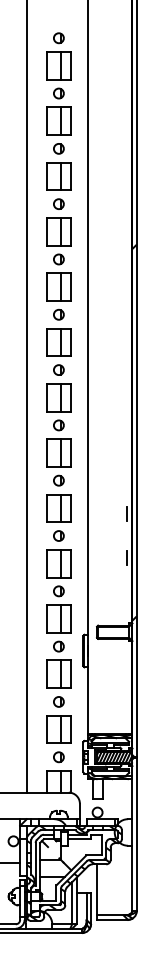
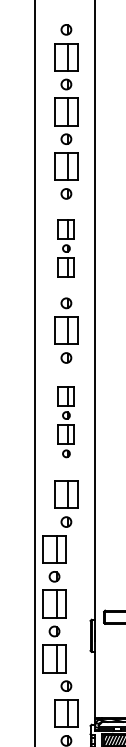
part: (58, 259) -> (66, 248), size x0.7
part: (58, 434) -> (66, 421), size x0.7
part: (58, 618) -> (54, 603), moved

